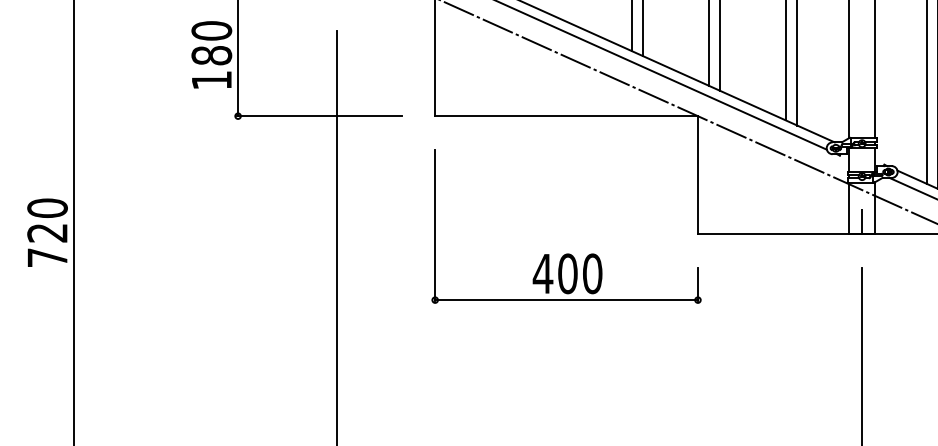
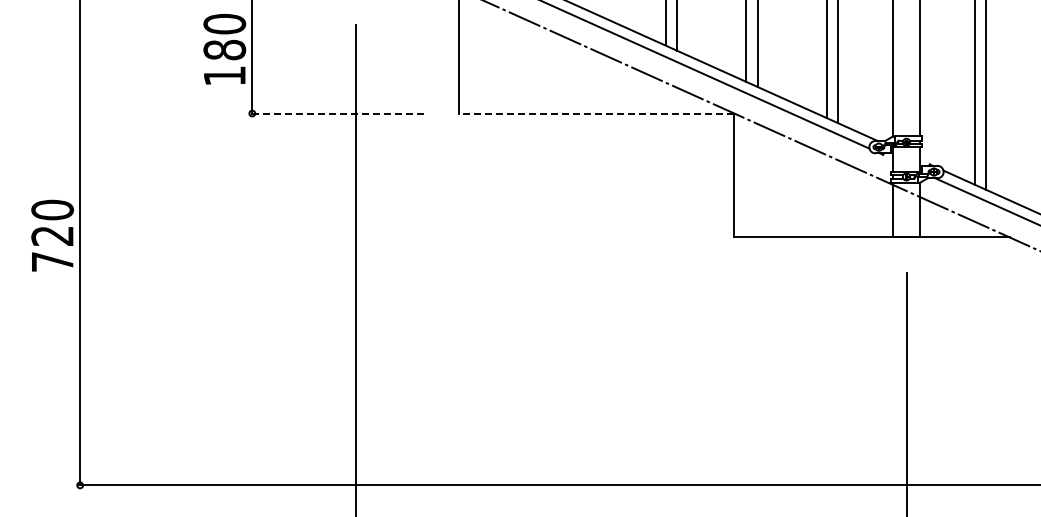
line: (319, 116) -> (337, 113), solid -> dashed
line: (566, 116) -> (596, 113), solid -> dashed
line: (862, 222) -> (906, 224), removed
part: (566, 253) -> (596, 257), removed

